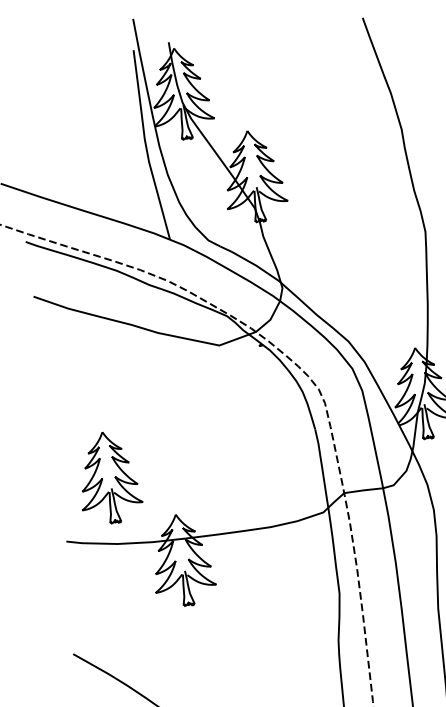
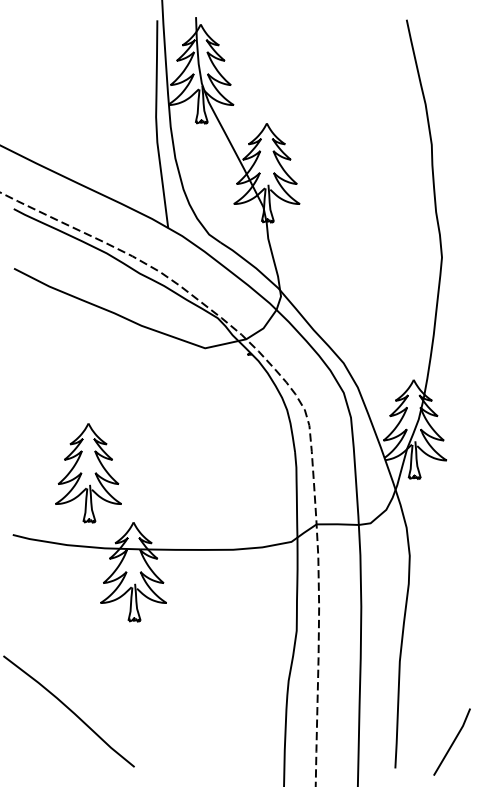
part: (108, 478) -> (88, 473), moved

